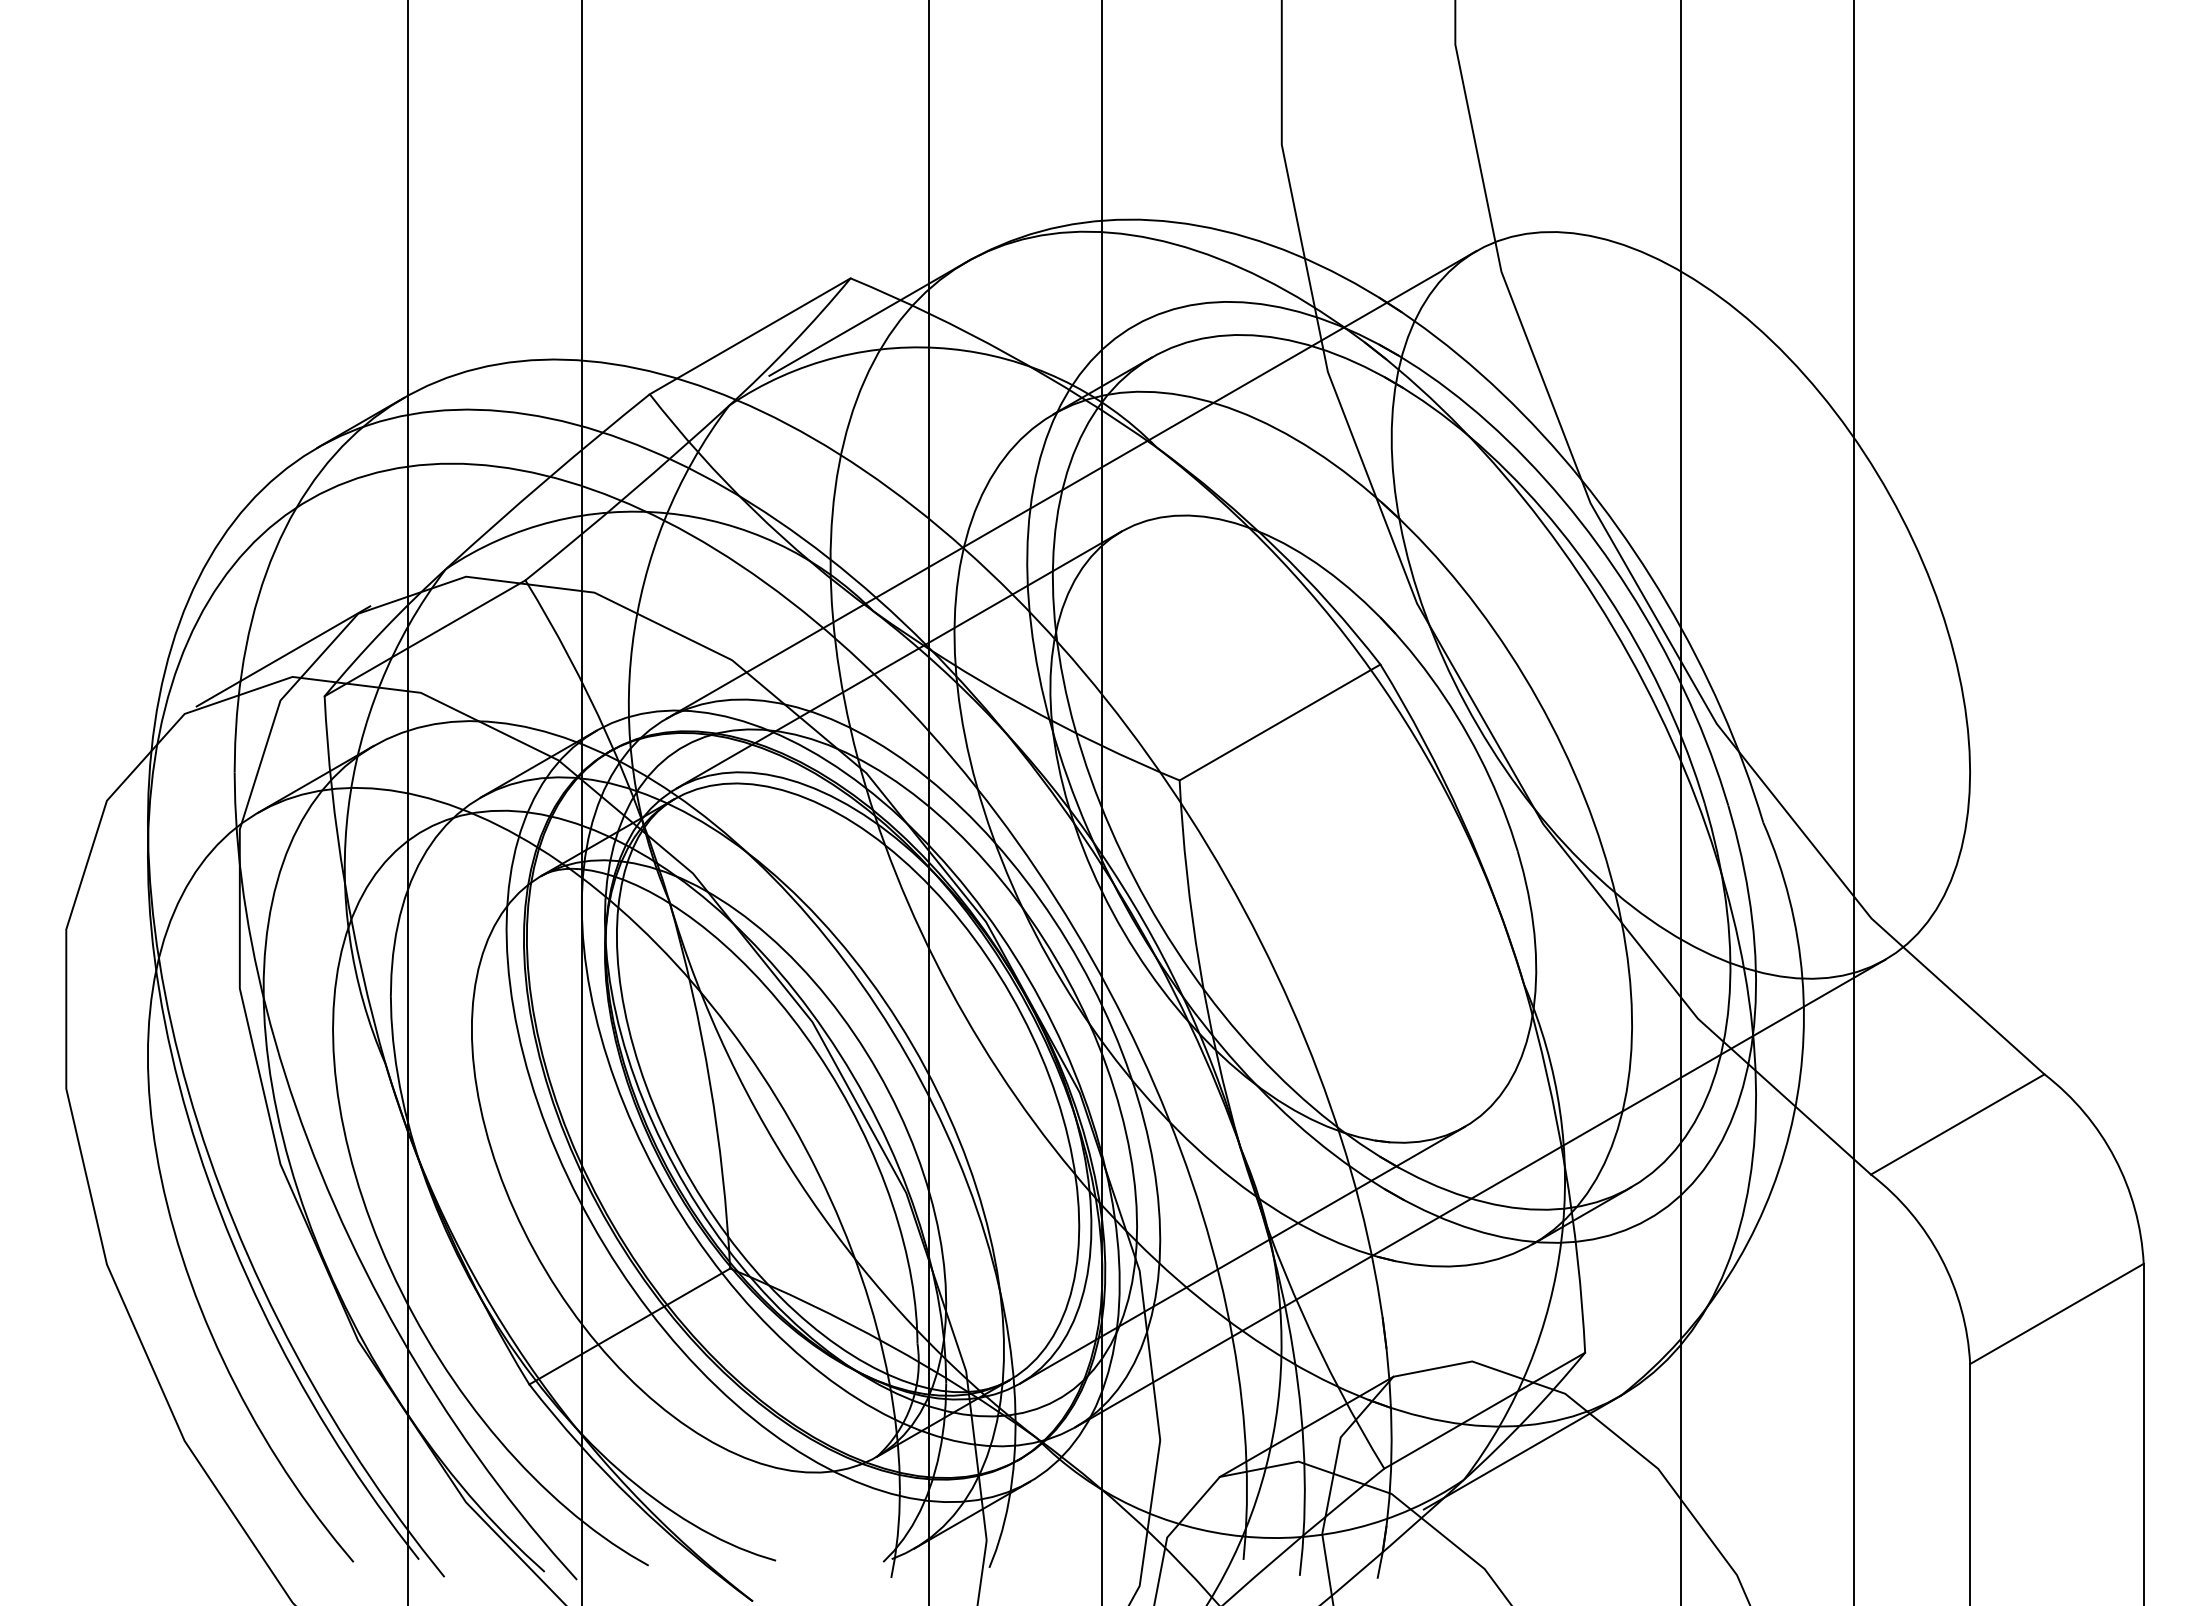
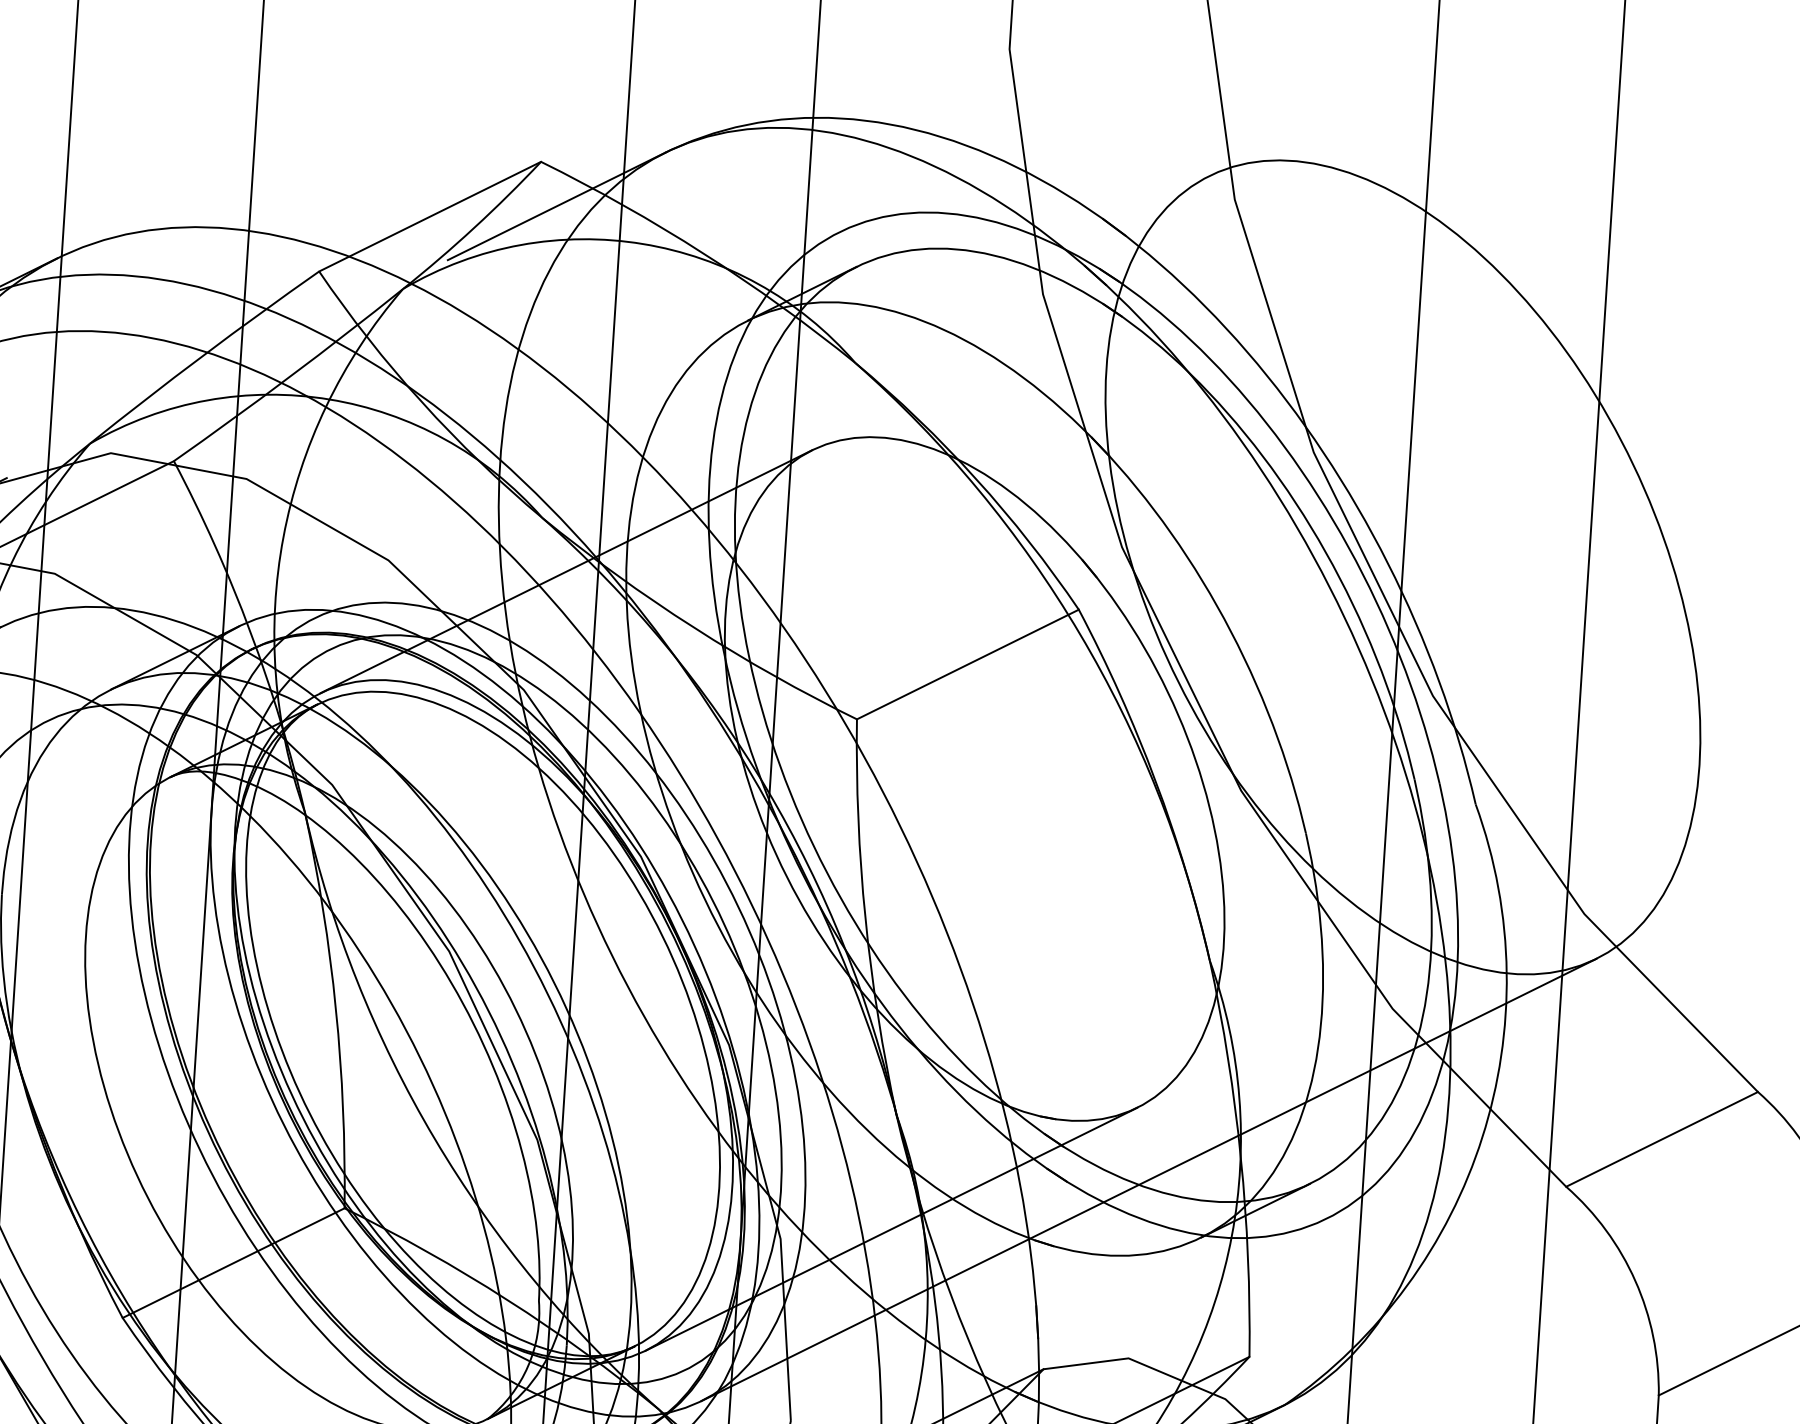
line: (1071, 484) -> (762, 396), removed

